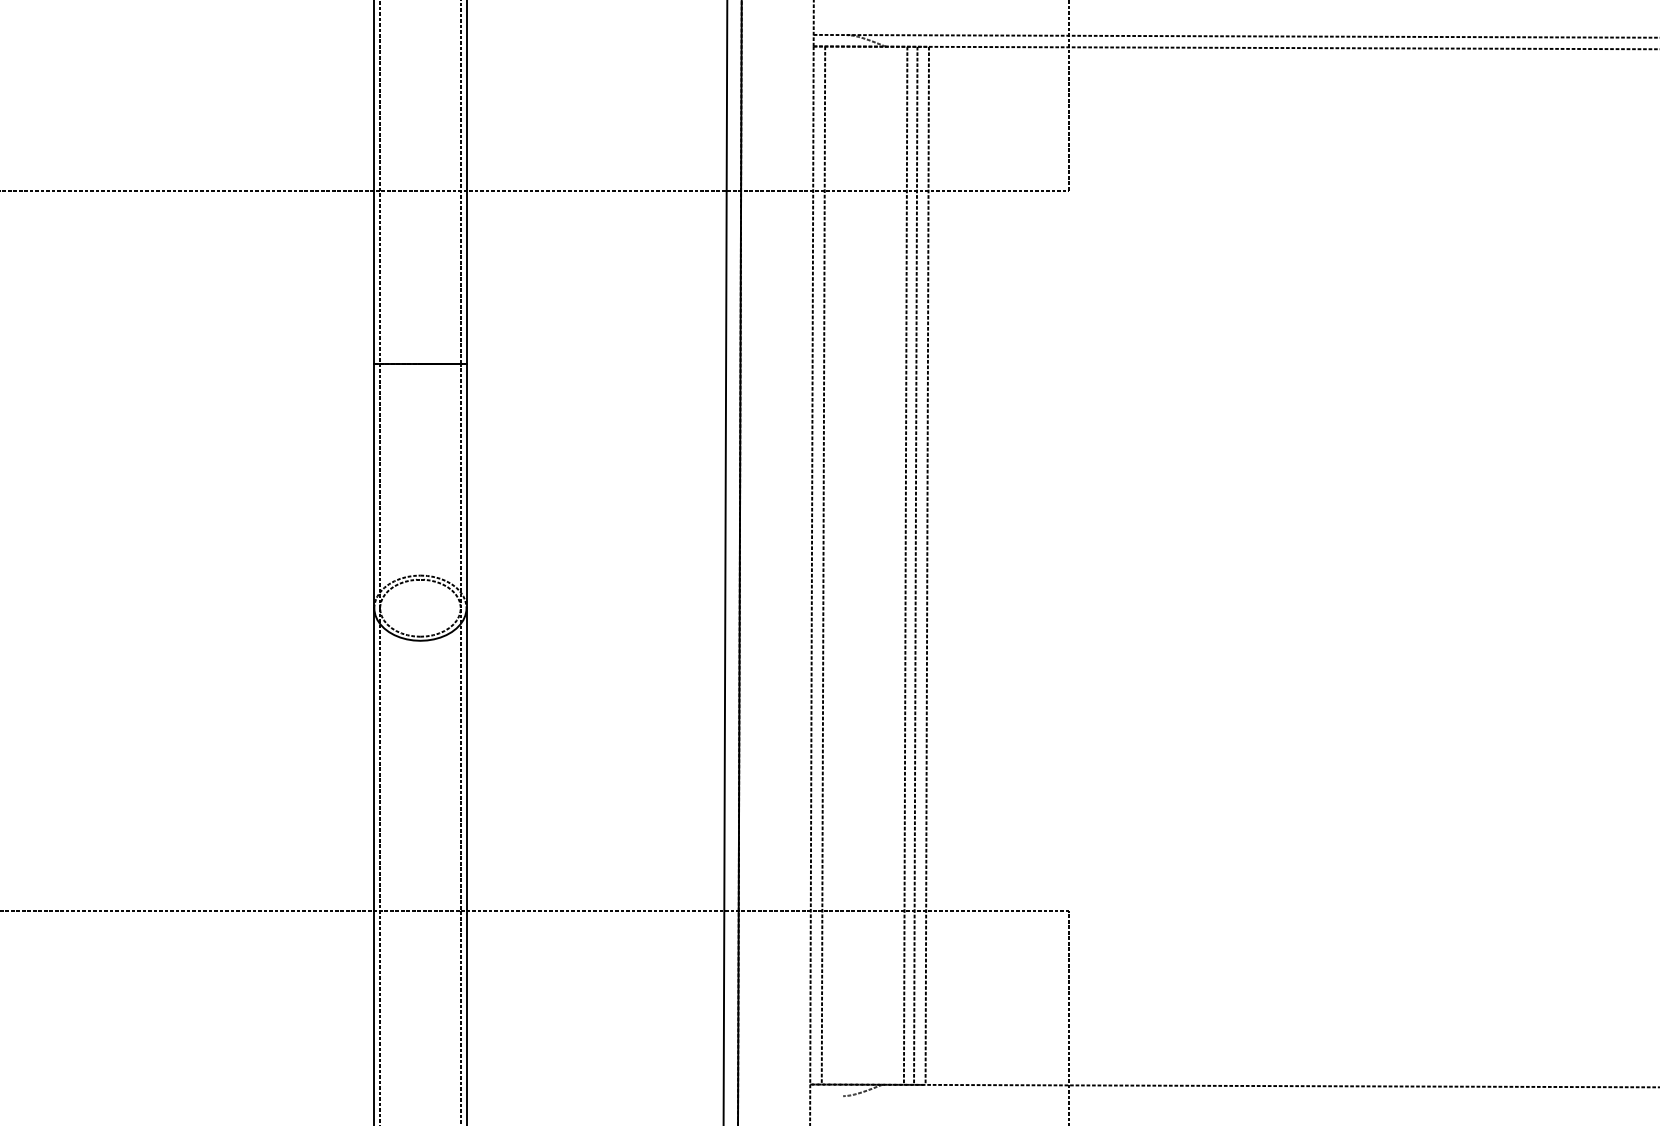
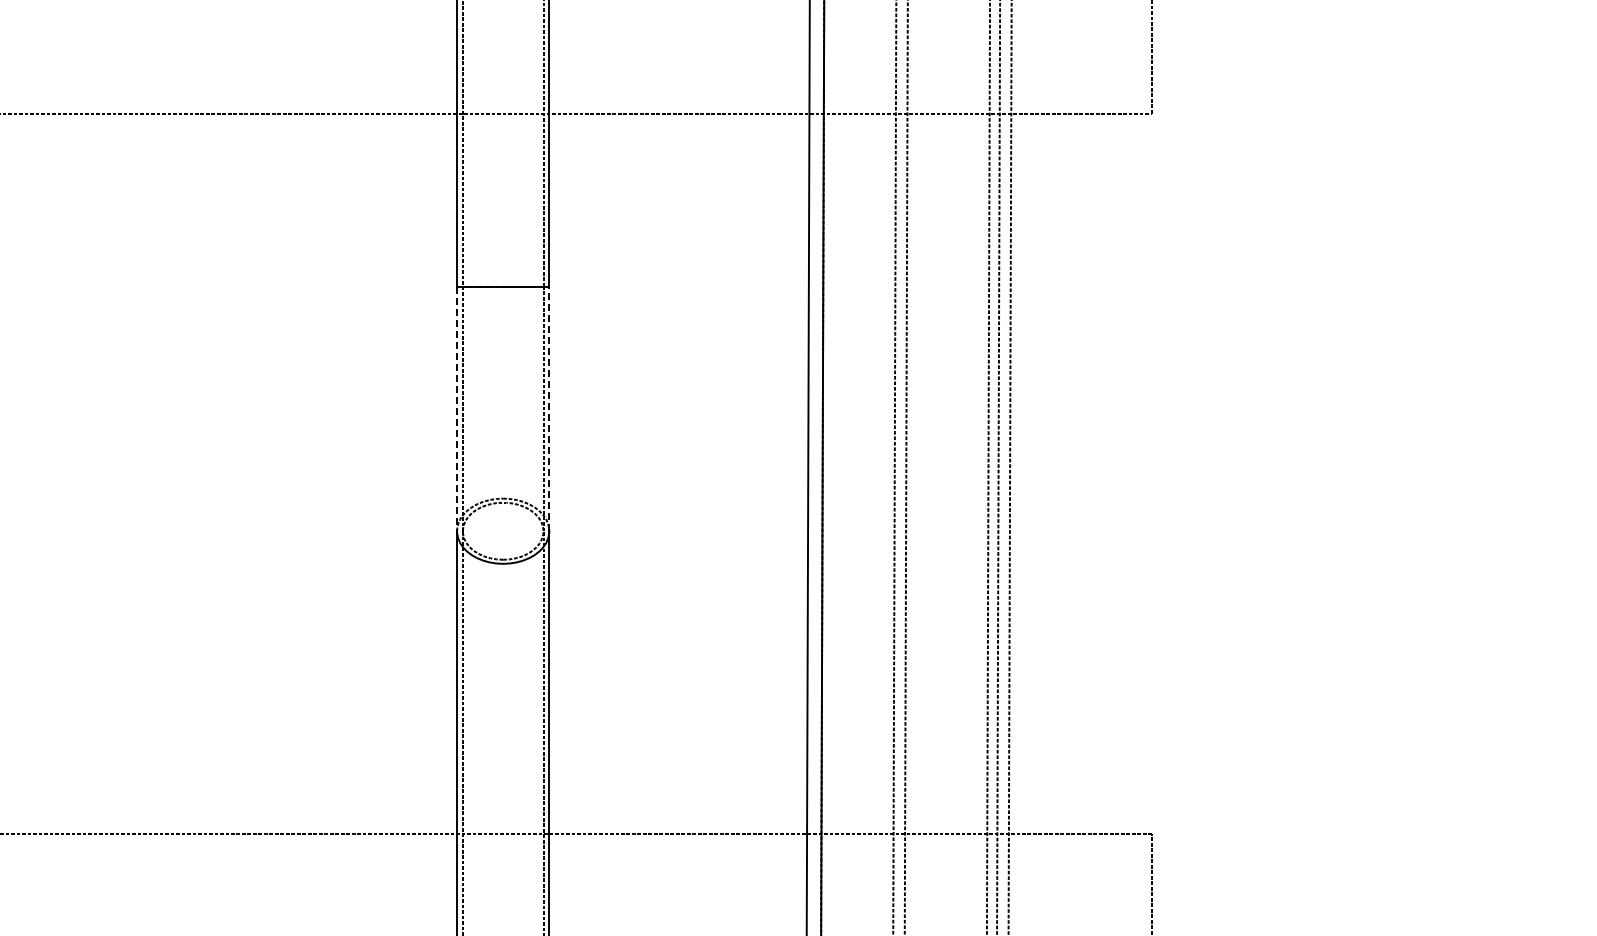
line: (466, 485) -> (549, 408), solid -> dashed
line: (374, 486) -> (457, 409), solid -> dashed

